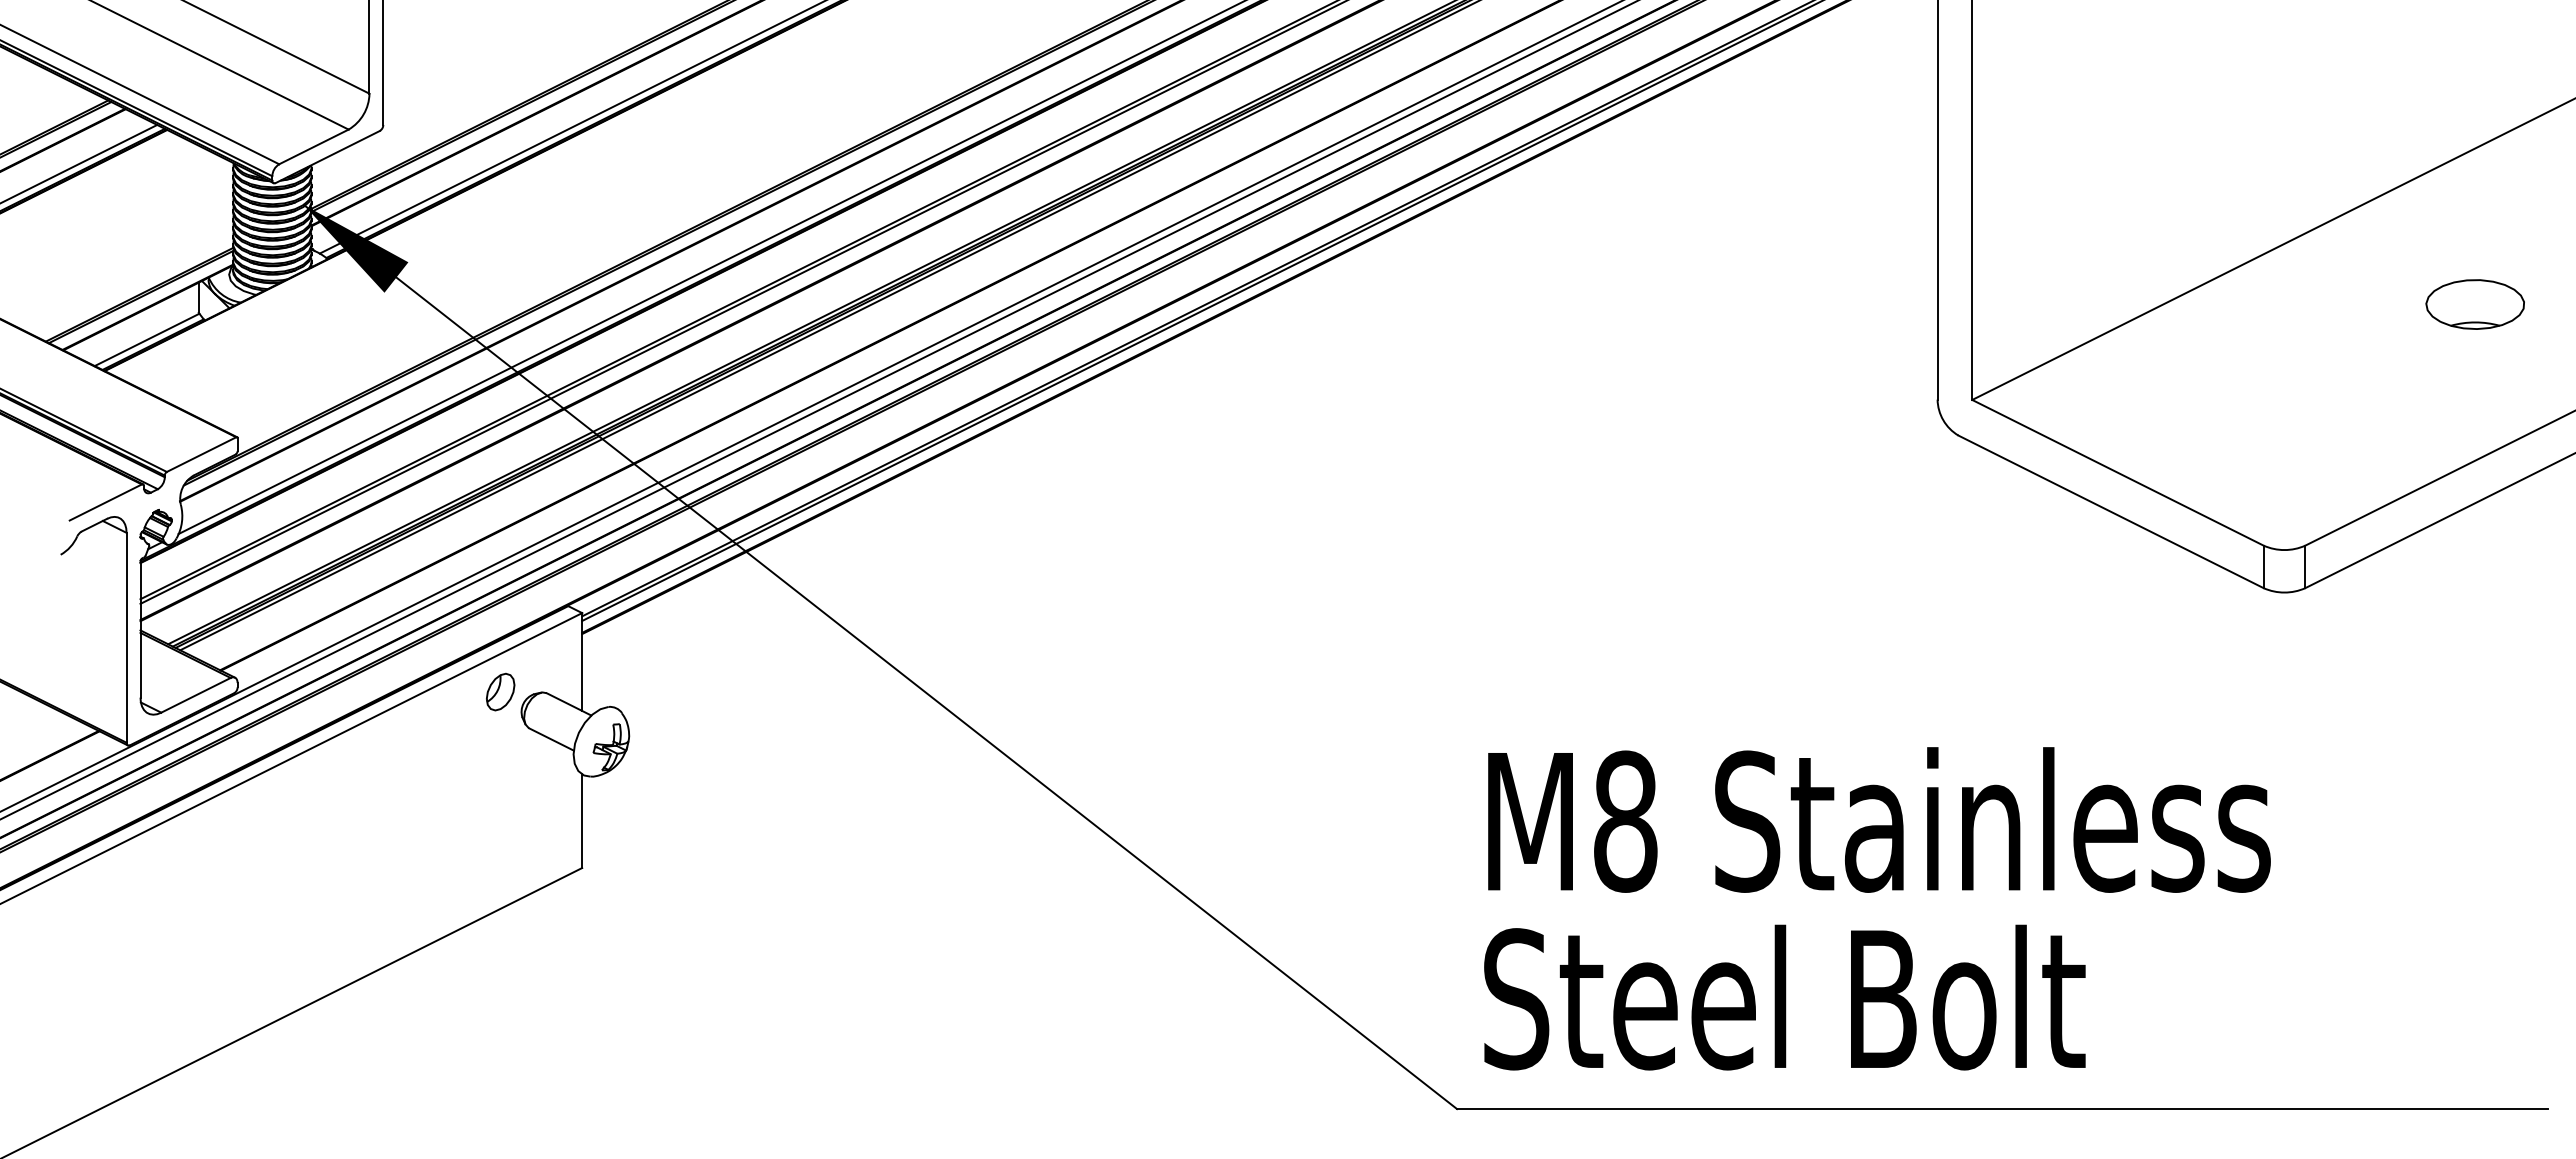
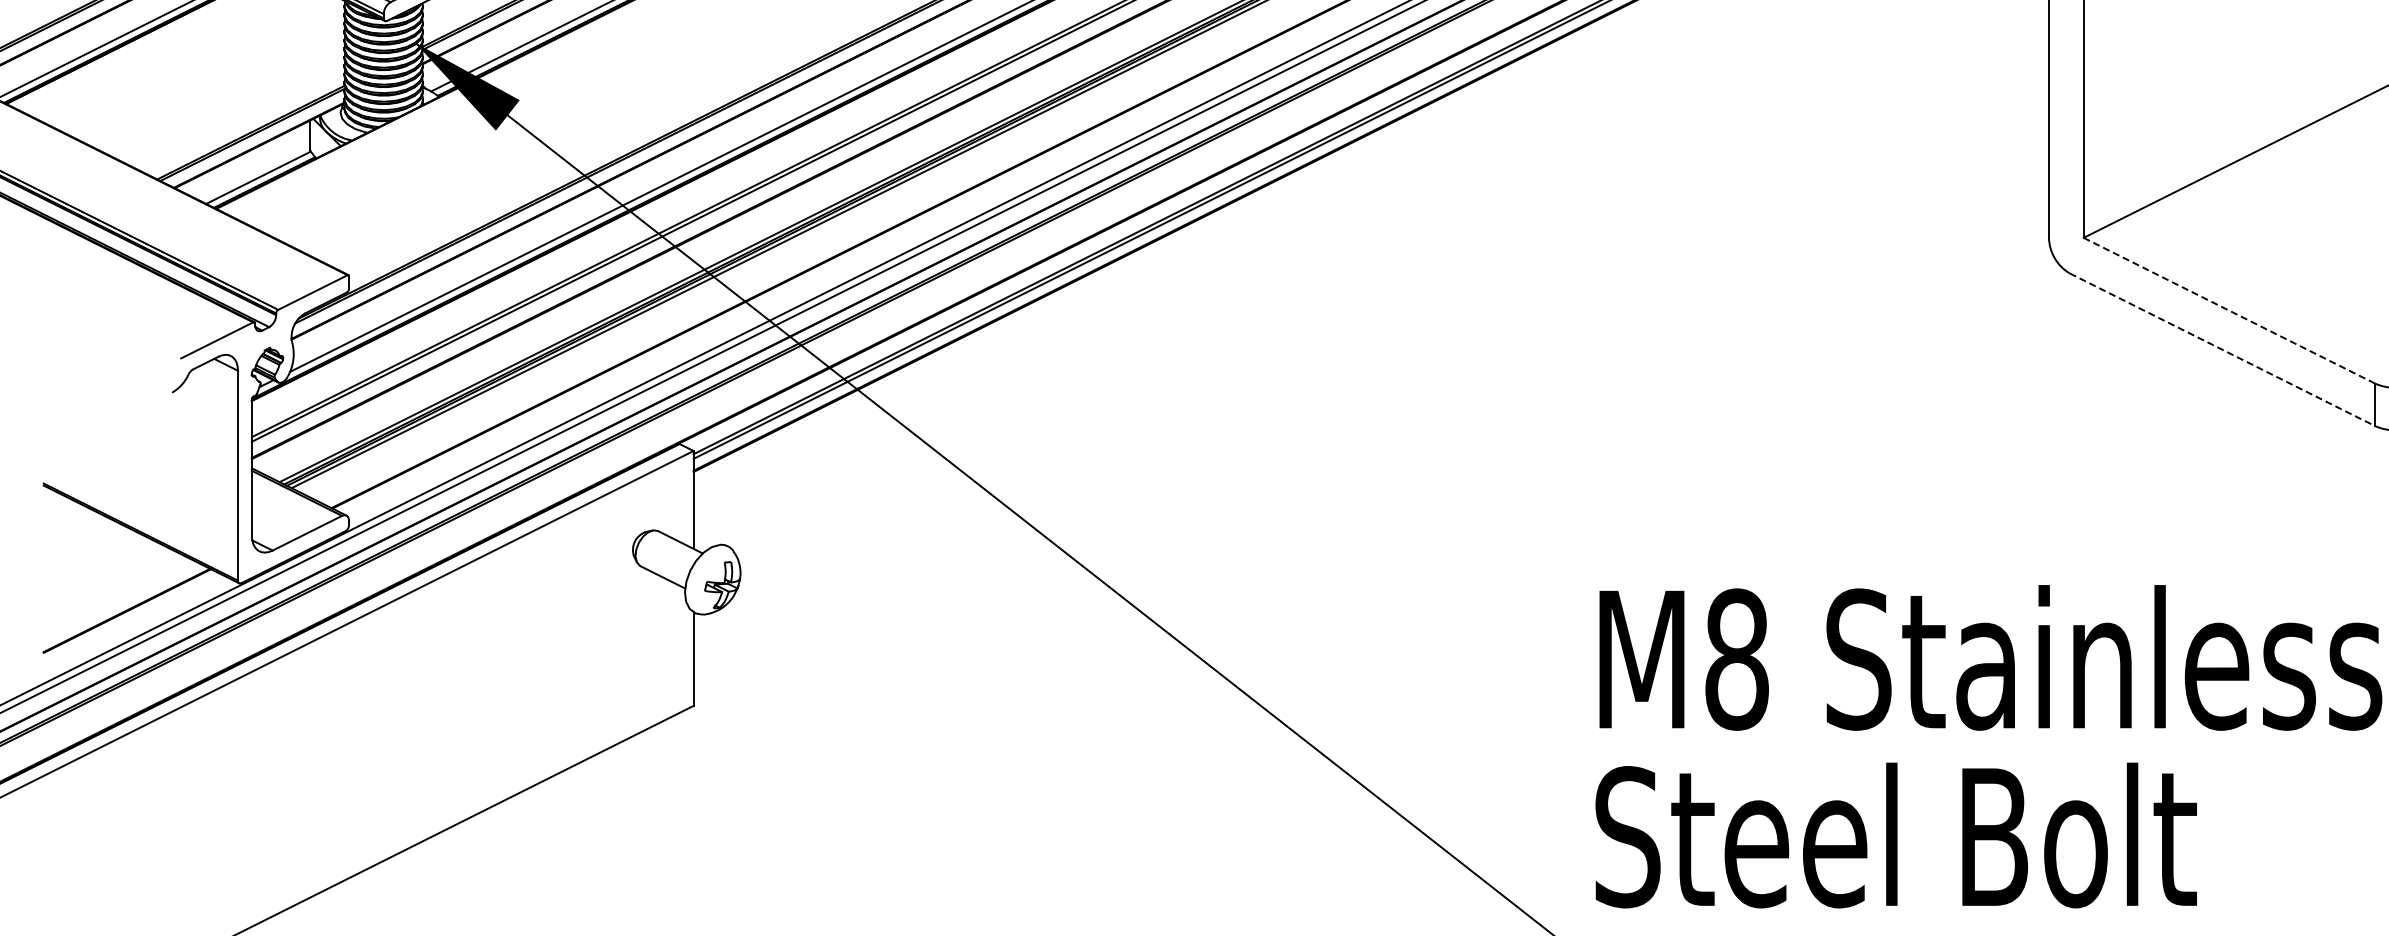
line: (2117, 472) -> (2228, 310), solid -> dashed
line: (2111, 511) -> (2222, 349), solid -> dashed
part: (500, 691) -> (611, 529), removed

